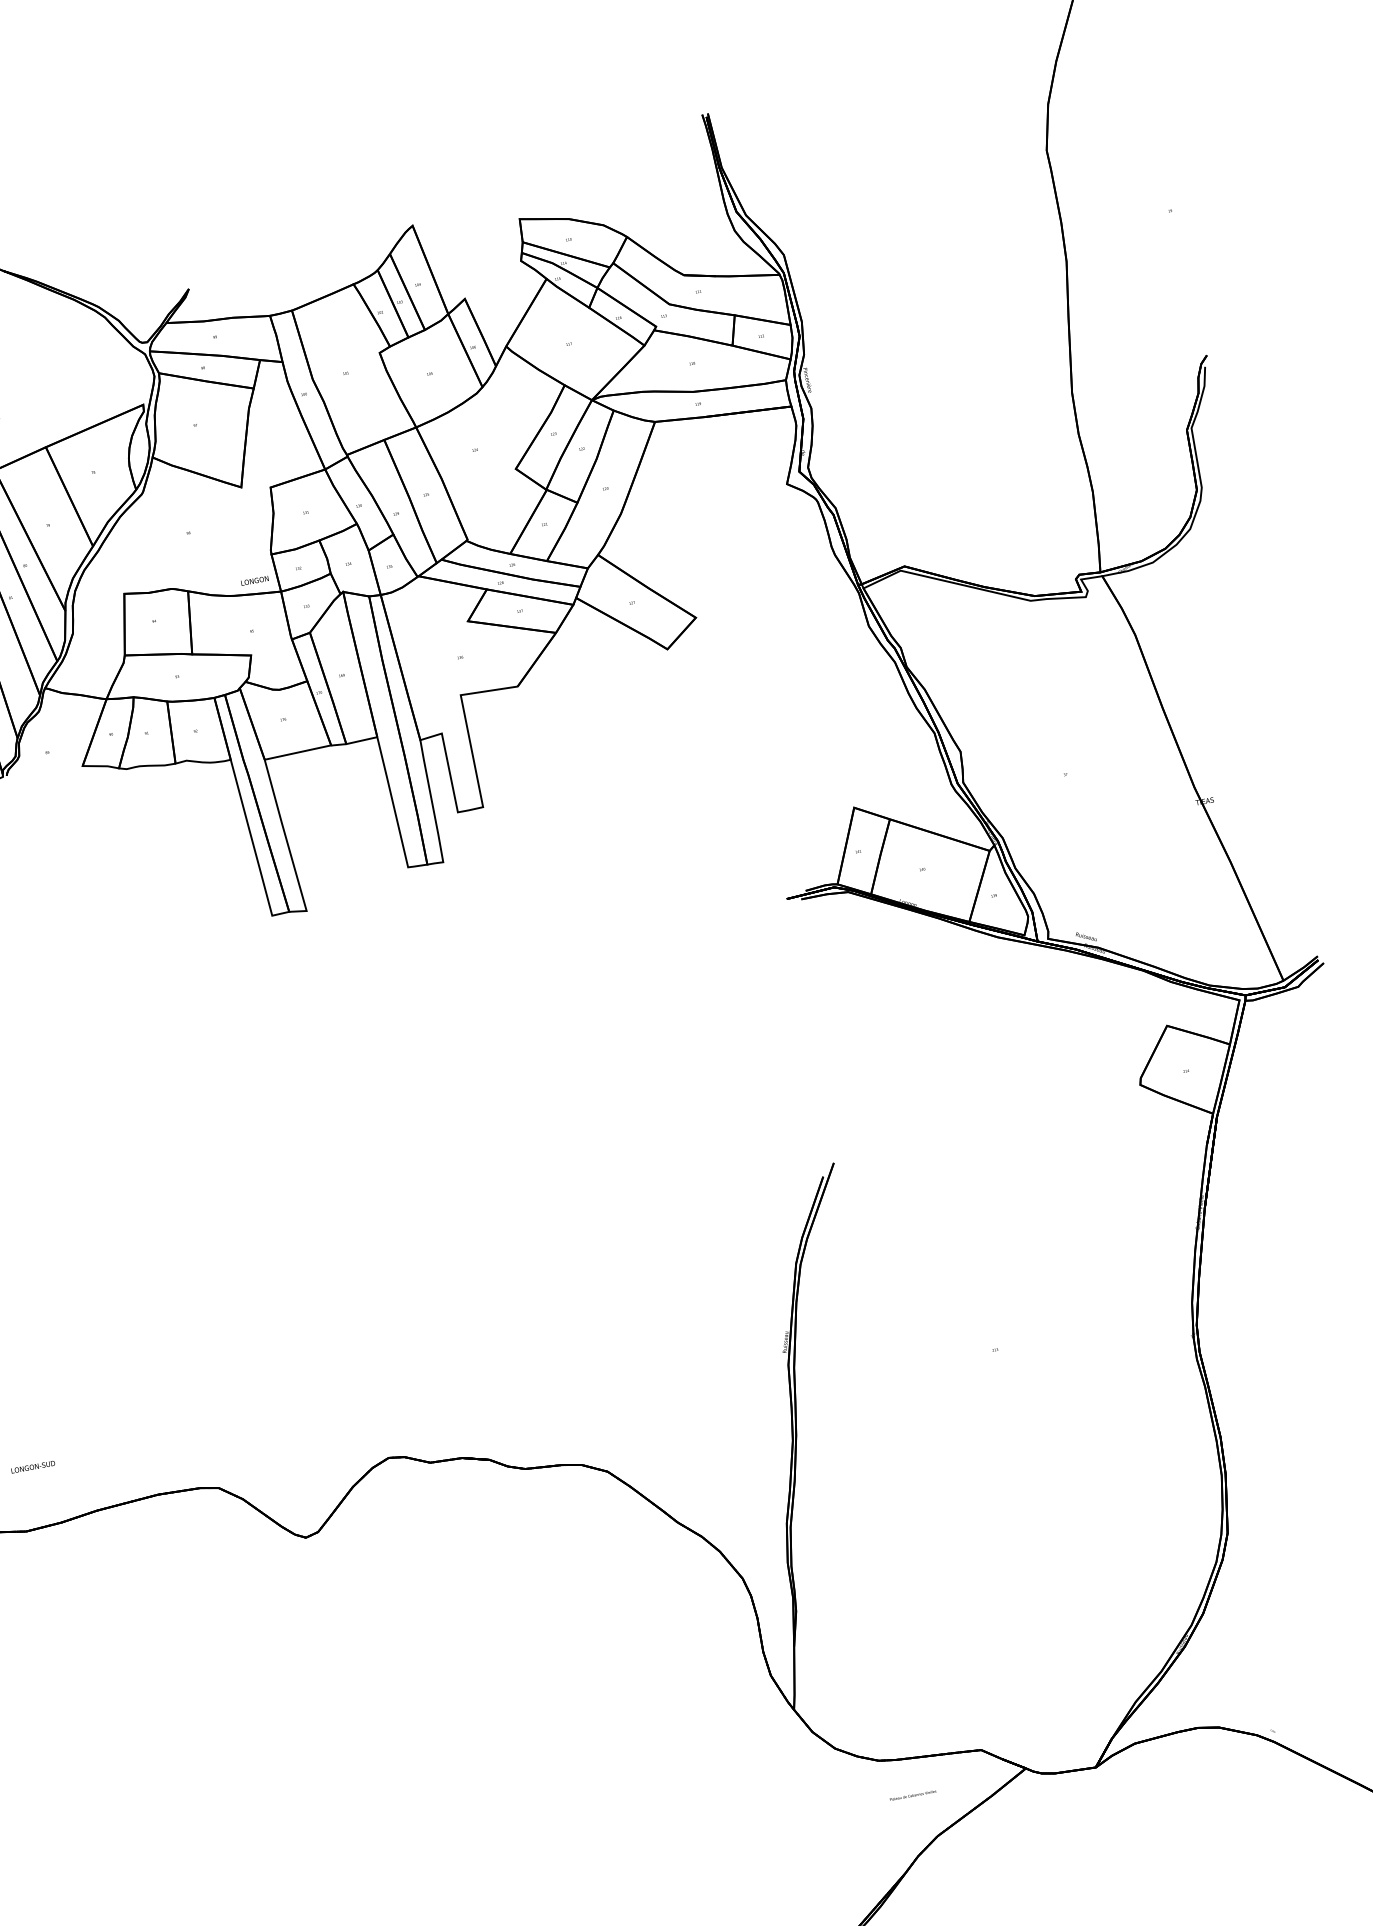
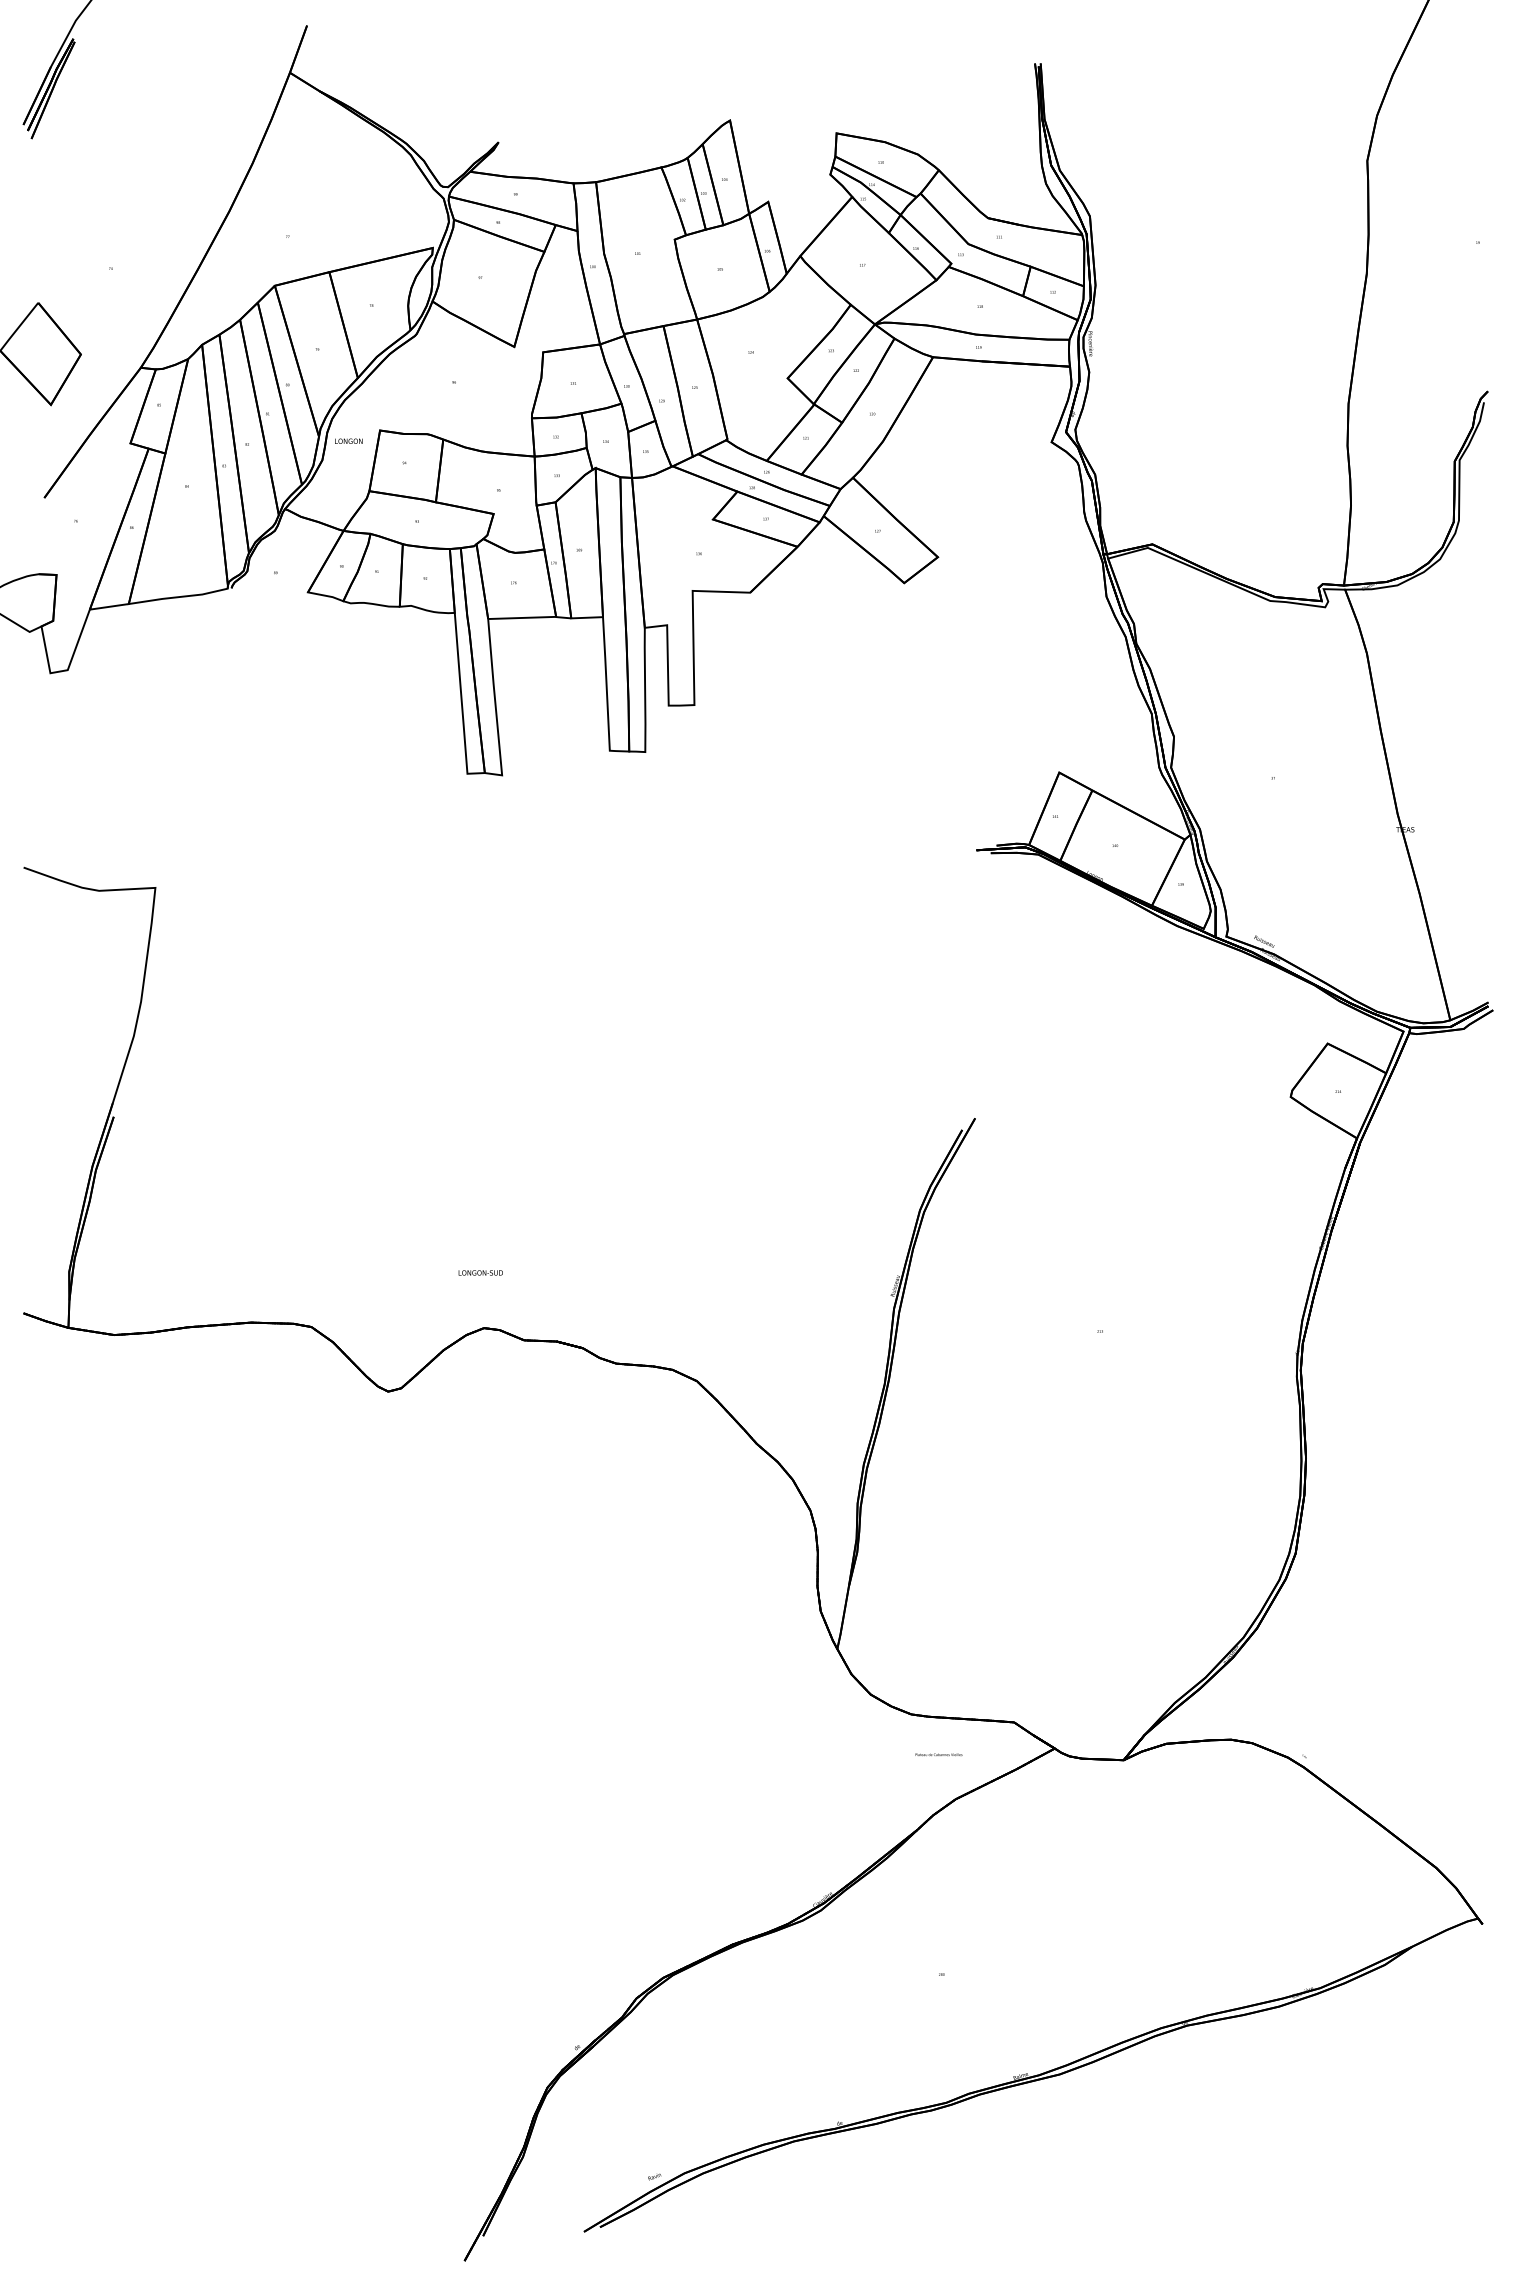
text: (254, 580) -> (348, 440), moved
text: (32, 1466) -> (480, 1272), moved

